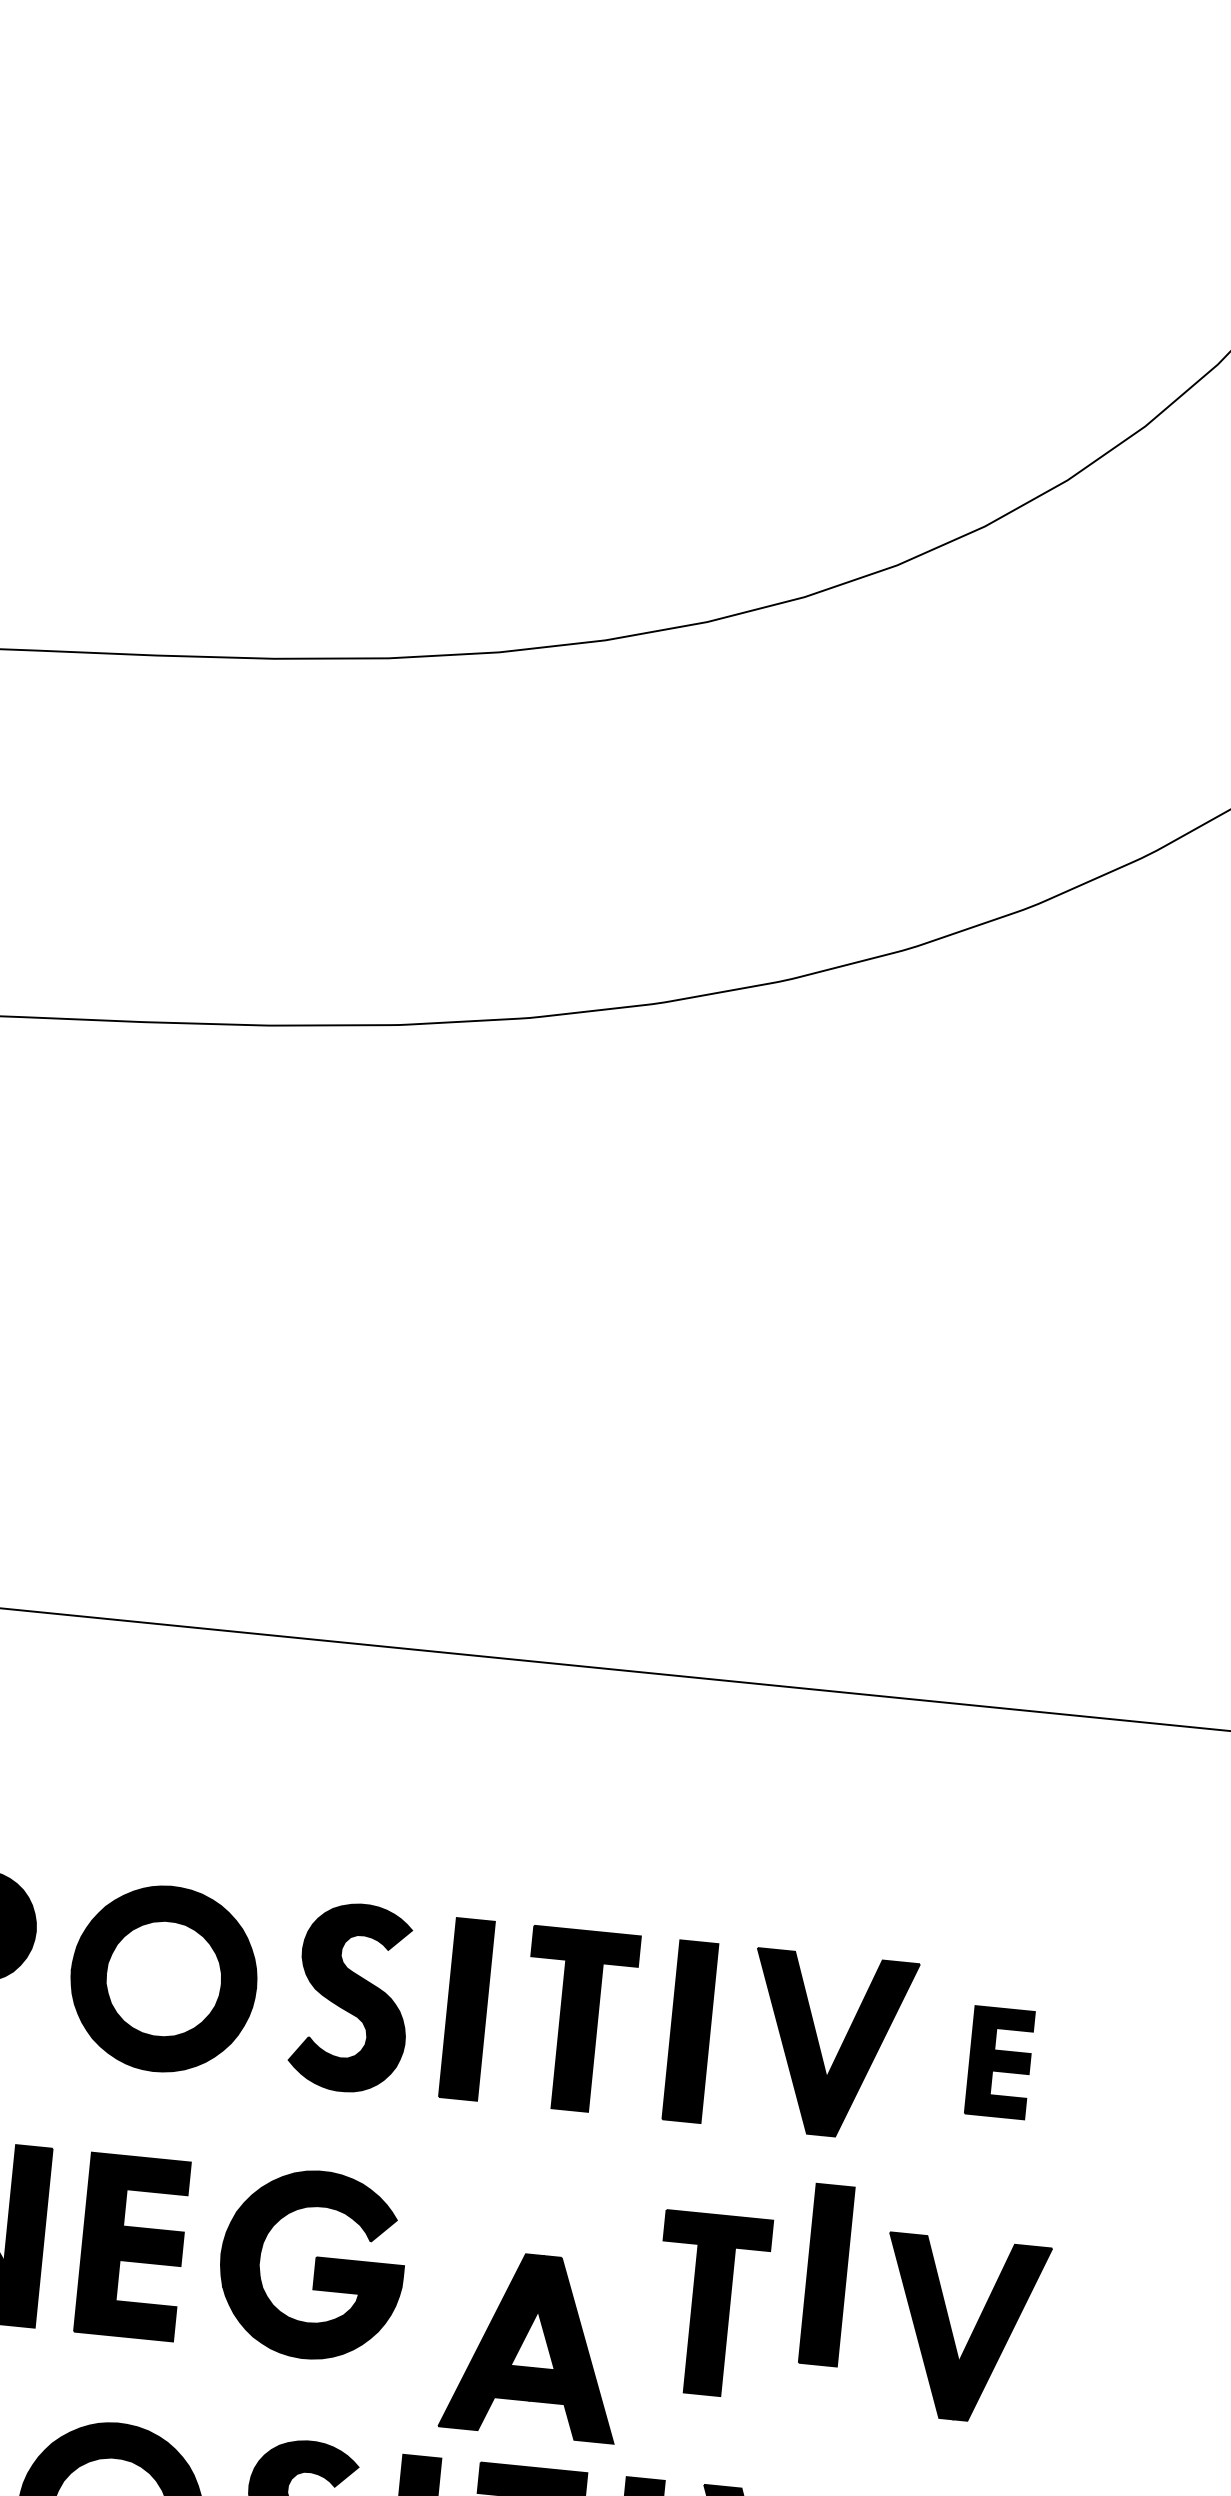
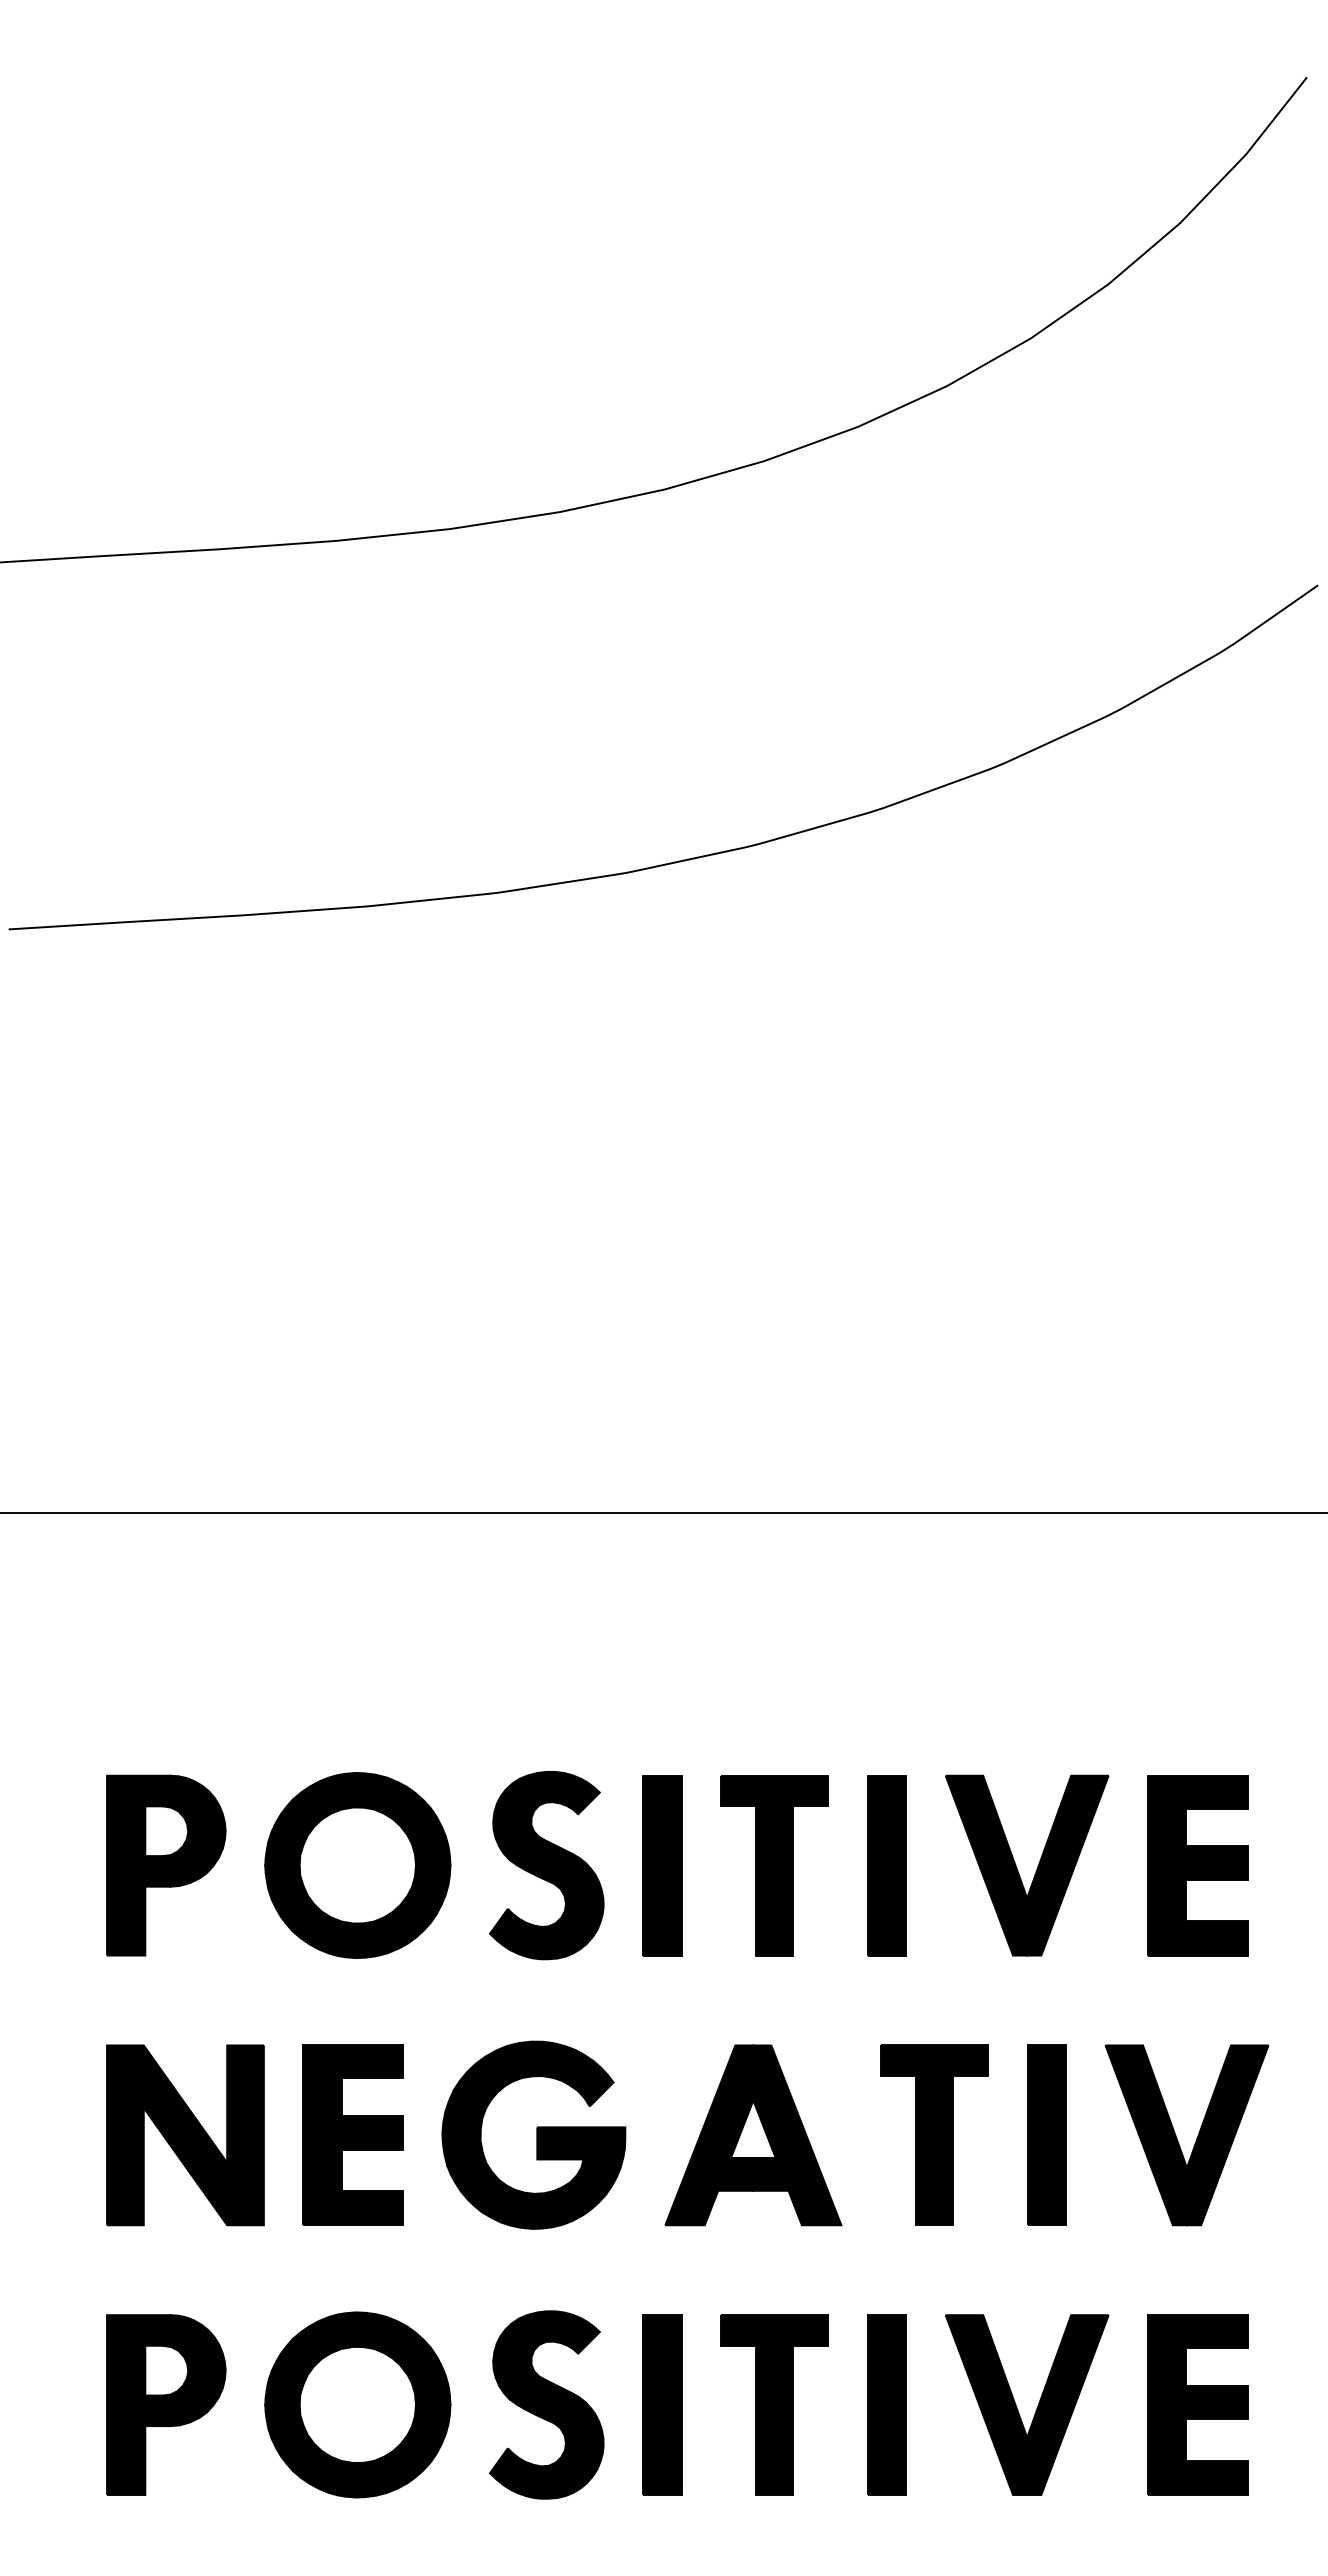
part: (999, 2062) -> (1197, 1865), size x1.67
part: (826, 2274) -> (1046, 2134), moved
part: (535, 2345) -> (753, 2135), moved

